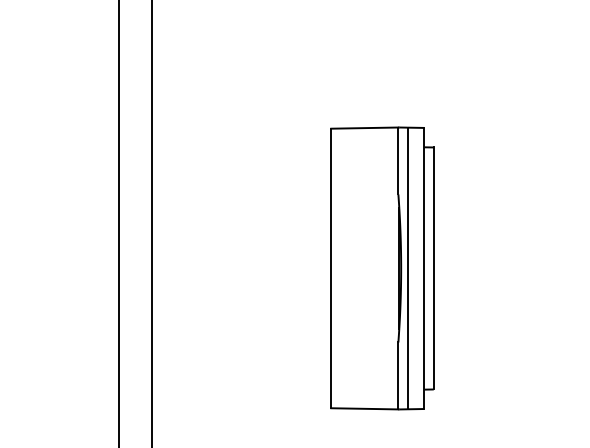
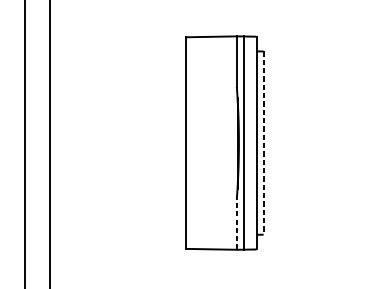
line: (433, 268) -> (263, 143), solid -> dashed
line: (398, 375) -> (236, 224), solid -> dashed

